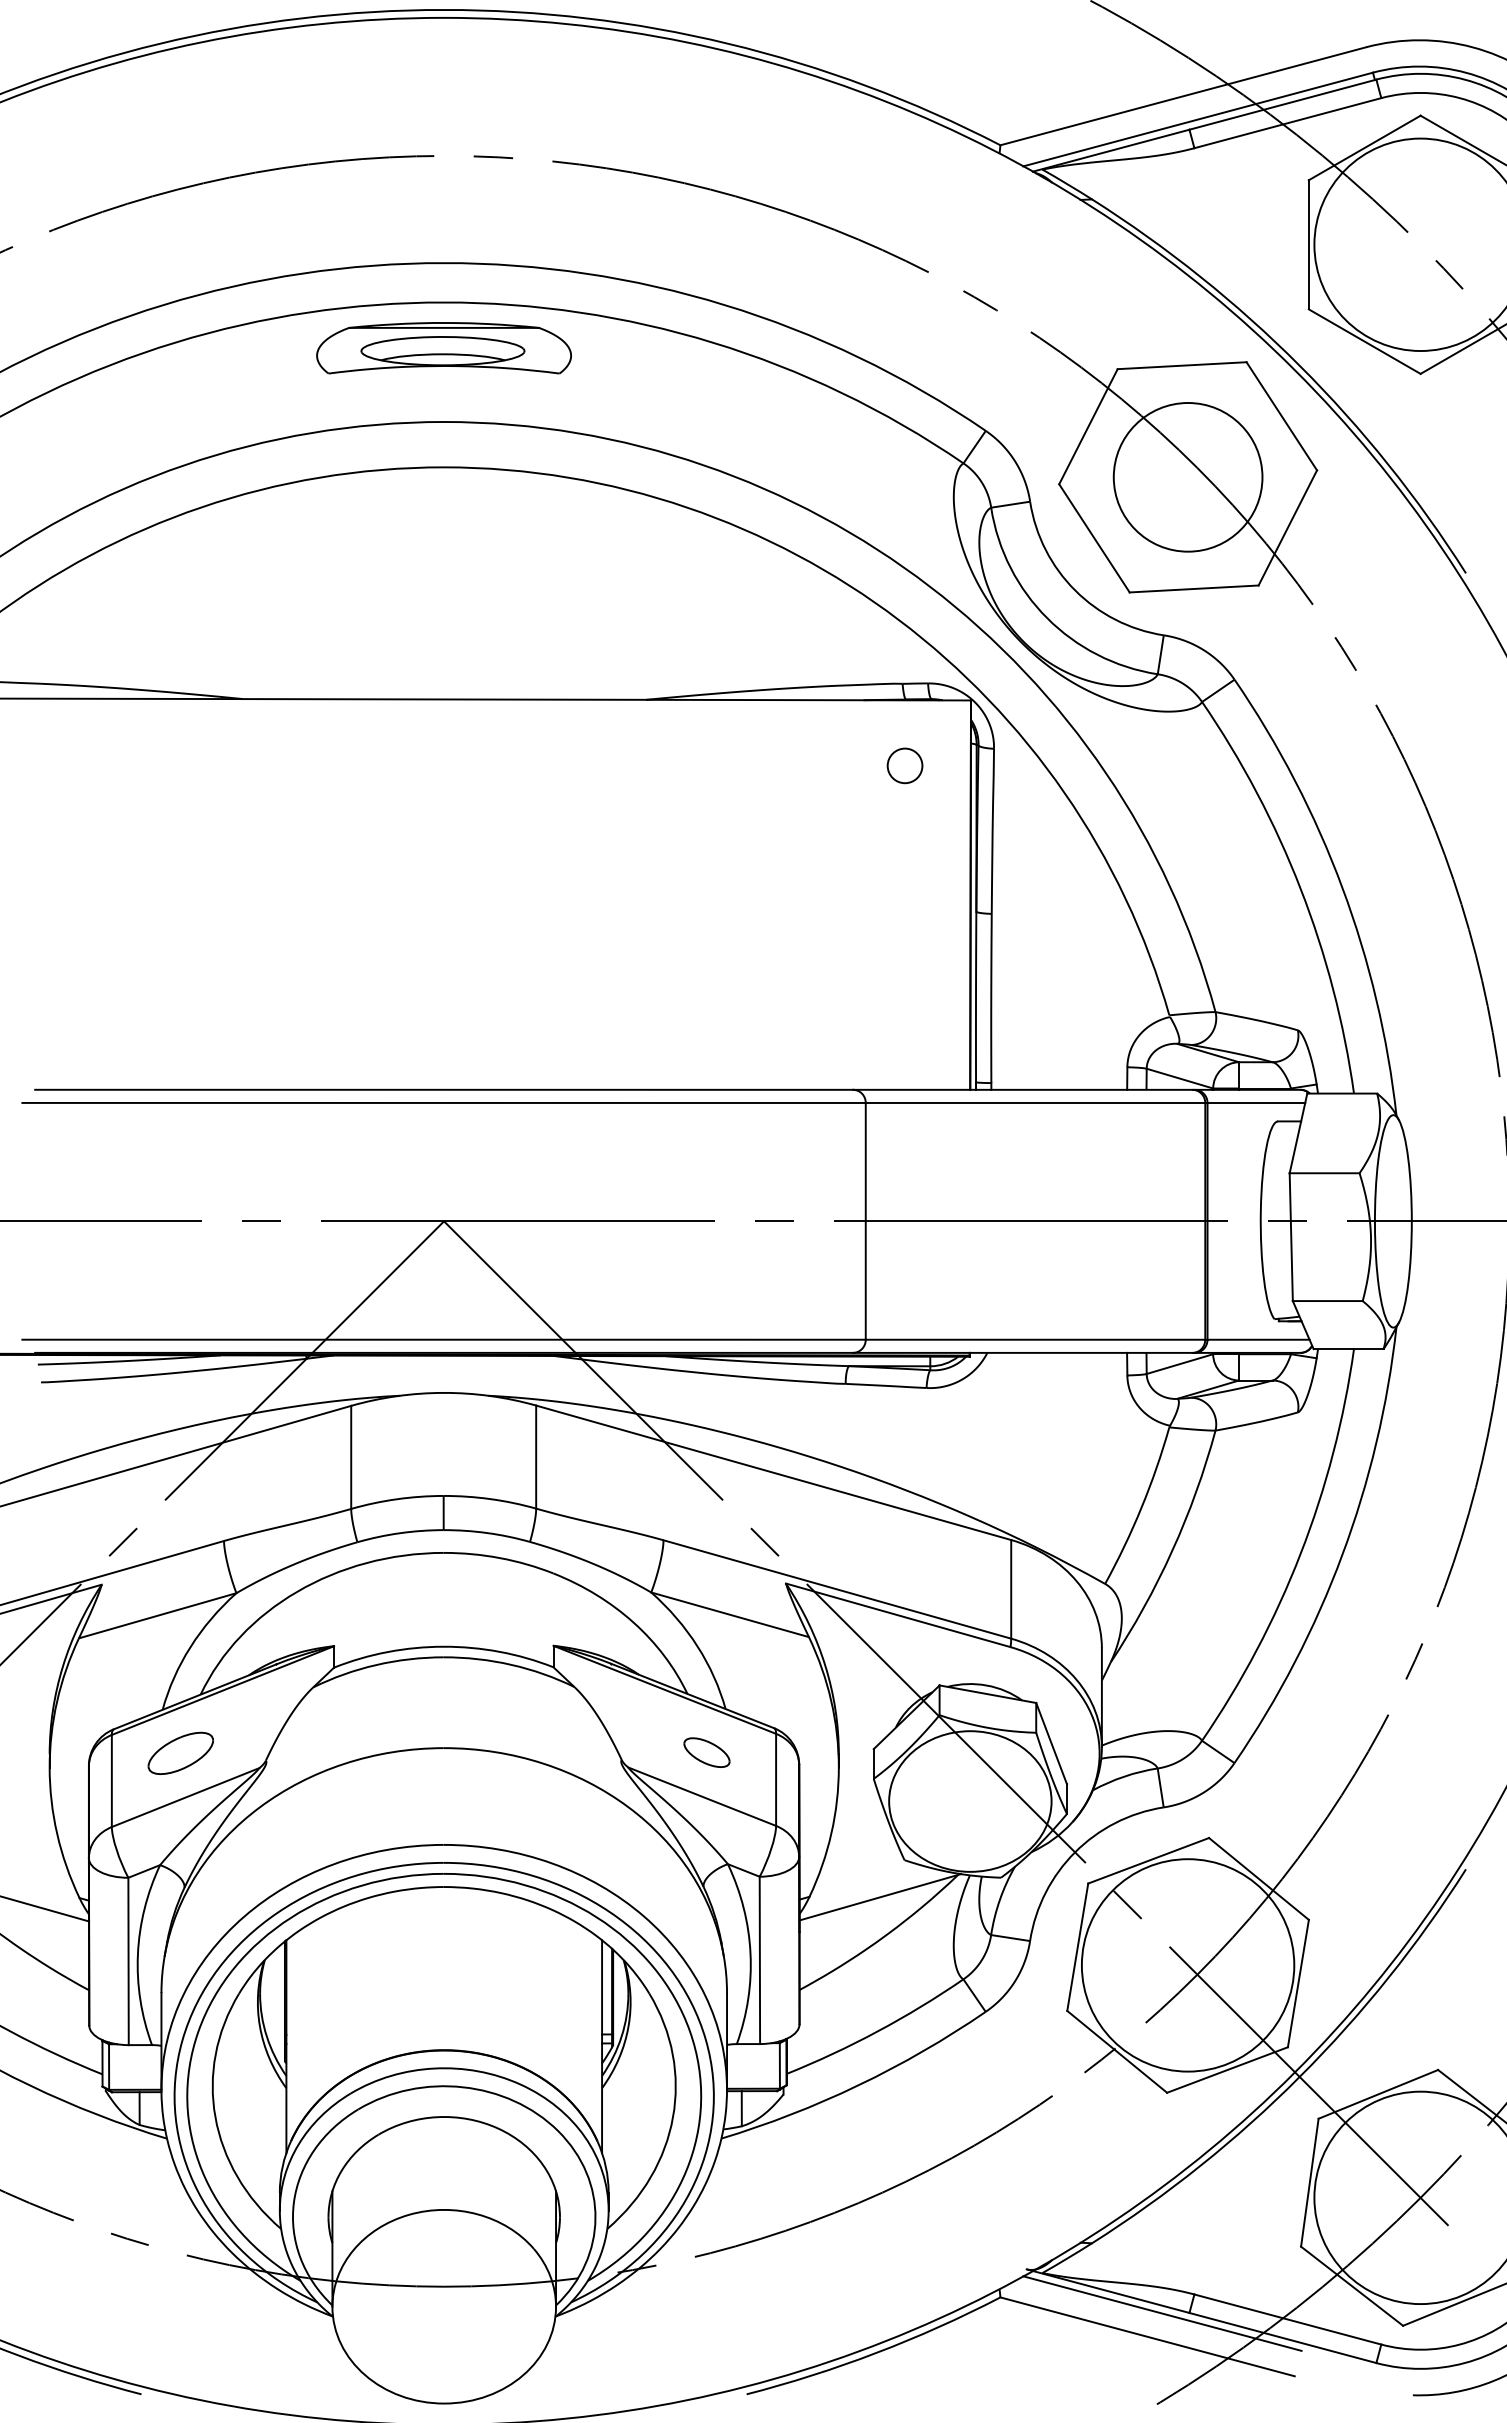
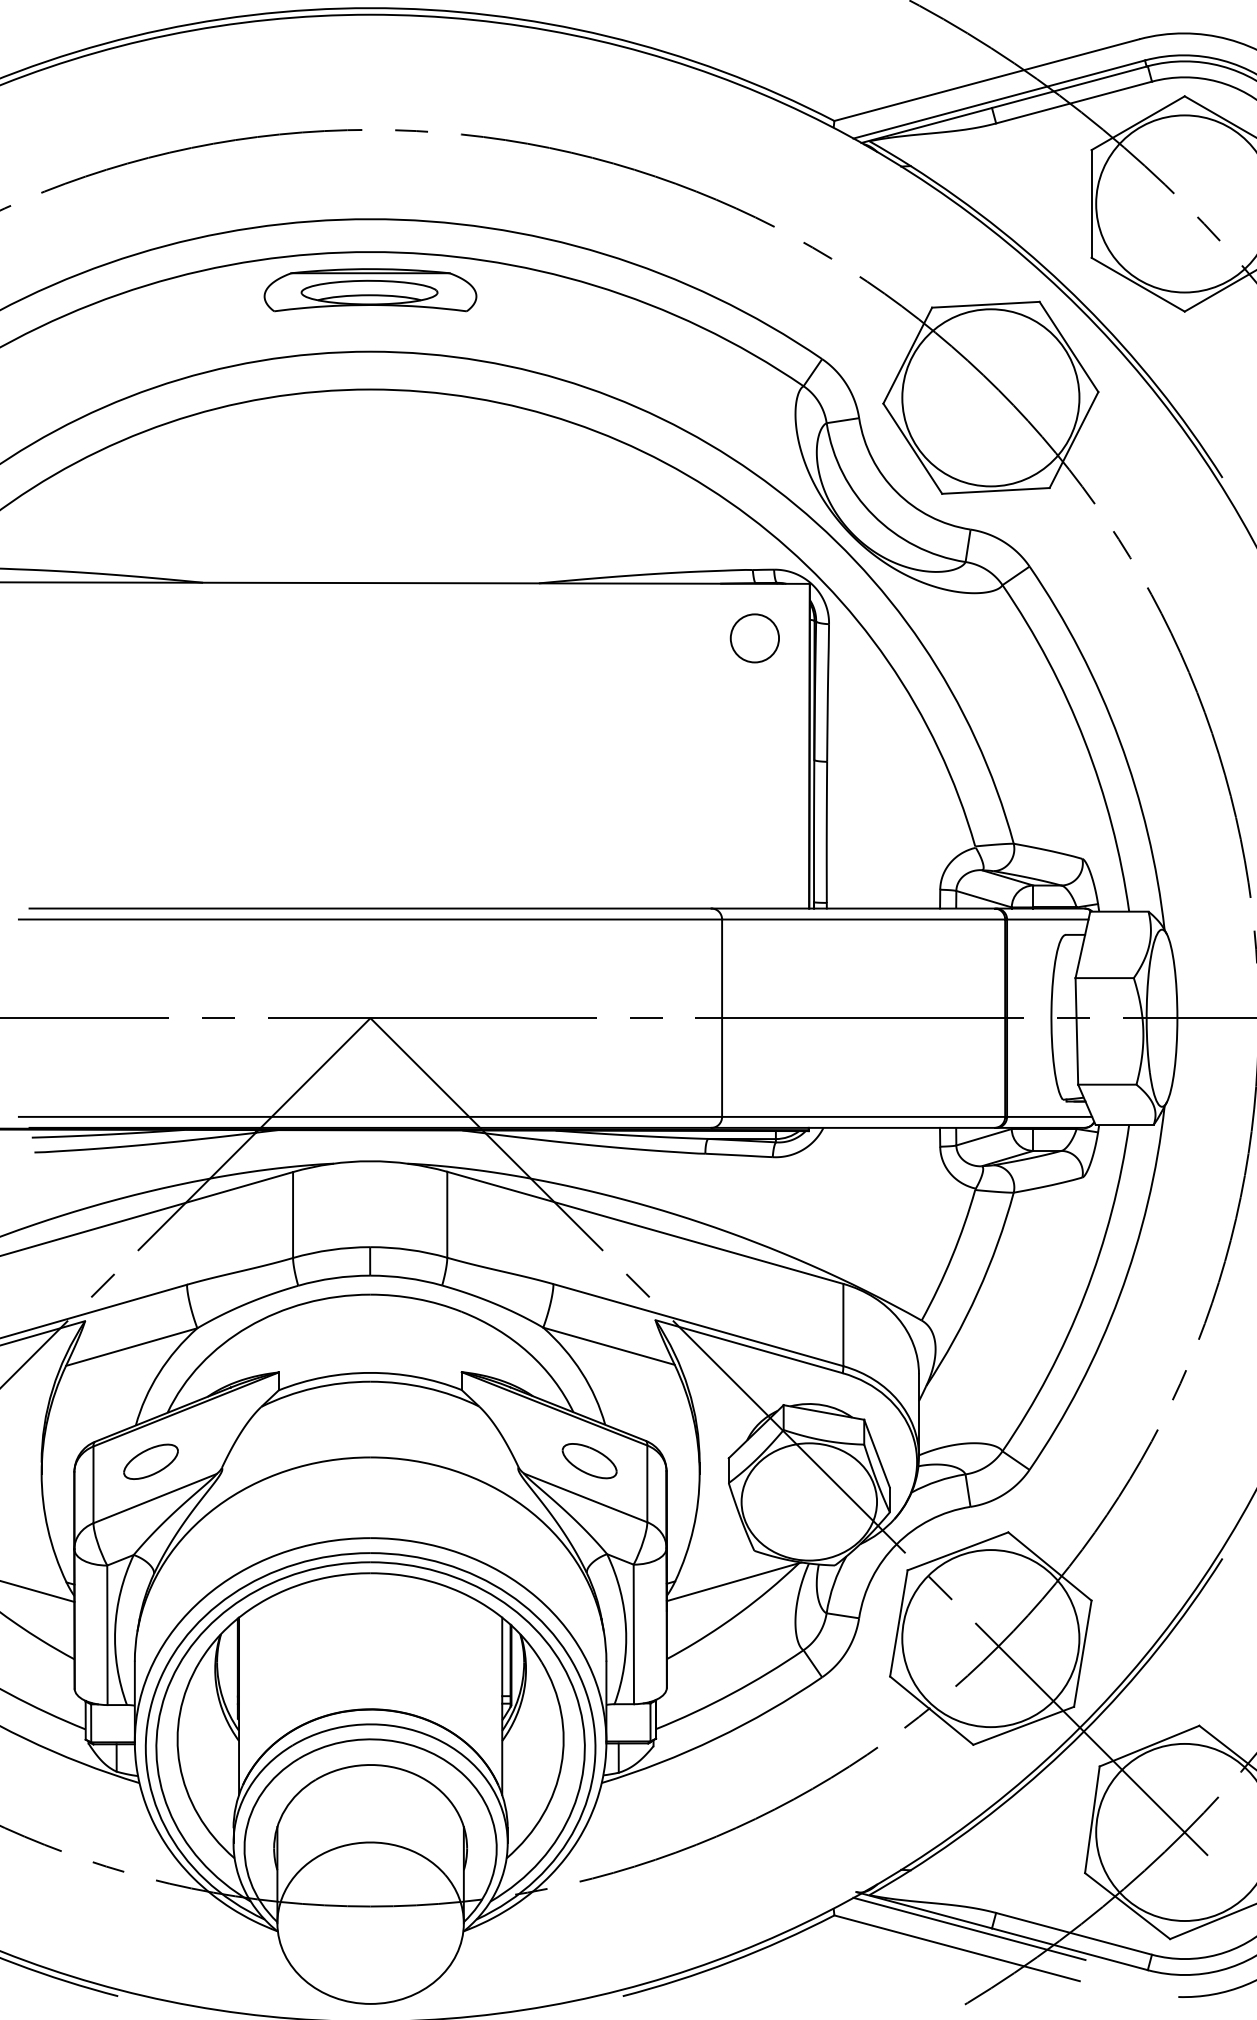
circle: (1187, 477) -> (990, 397), size x1.43
part: (904, 765) -> (754, 638), size x1.67
part: (706, 1752) -> (589, 1461), size x1.43

